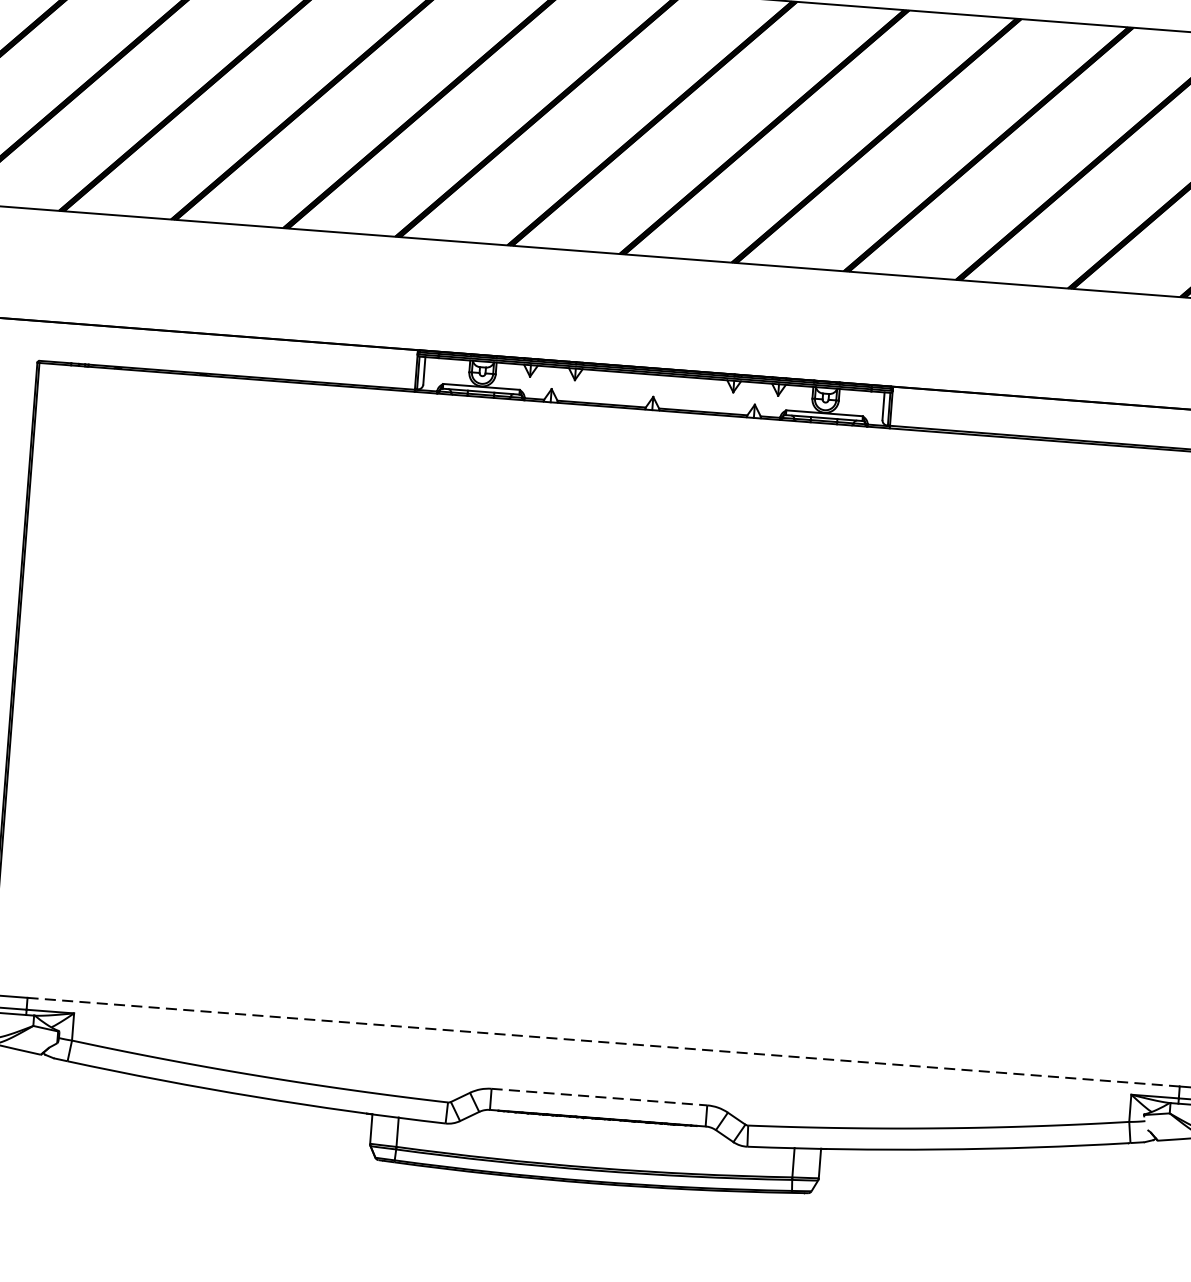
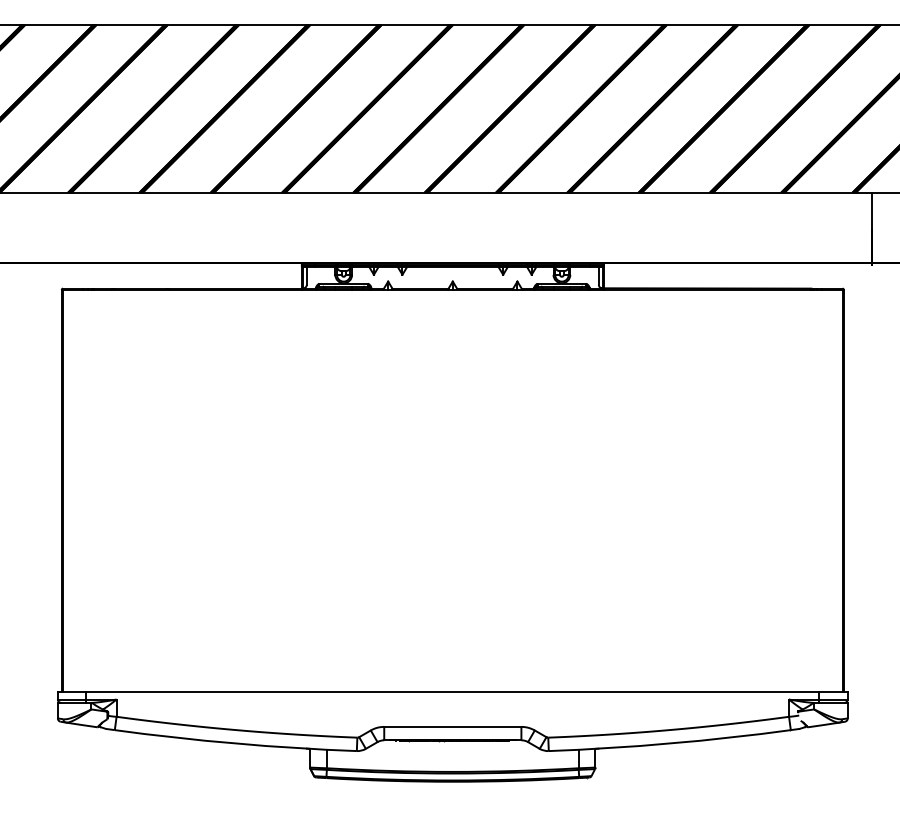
line: (604, 1041) -> (453, 691), dashed -> solid
line: (598, 1096) -> (452, 726), dashed -> solid

